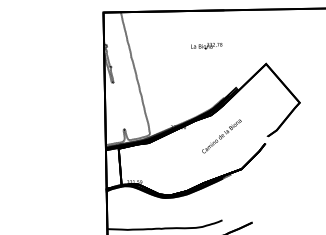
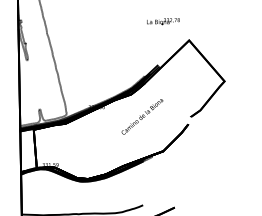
text: (206, 46) -> (163, 22), moved

